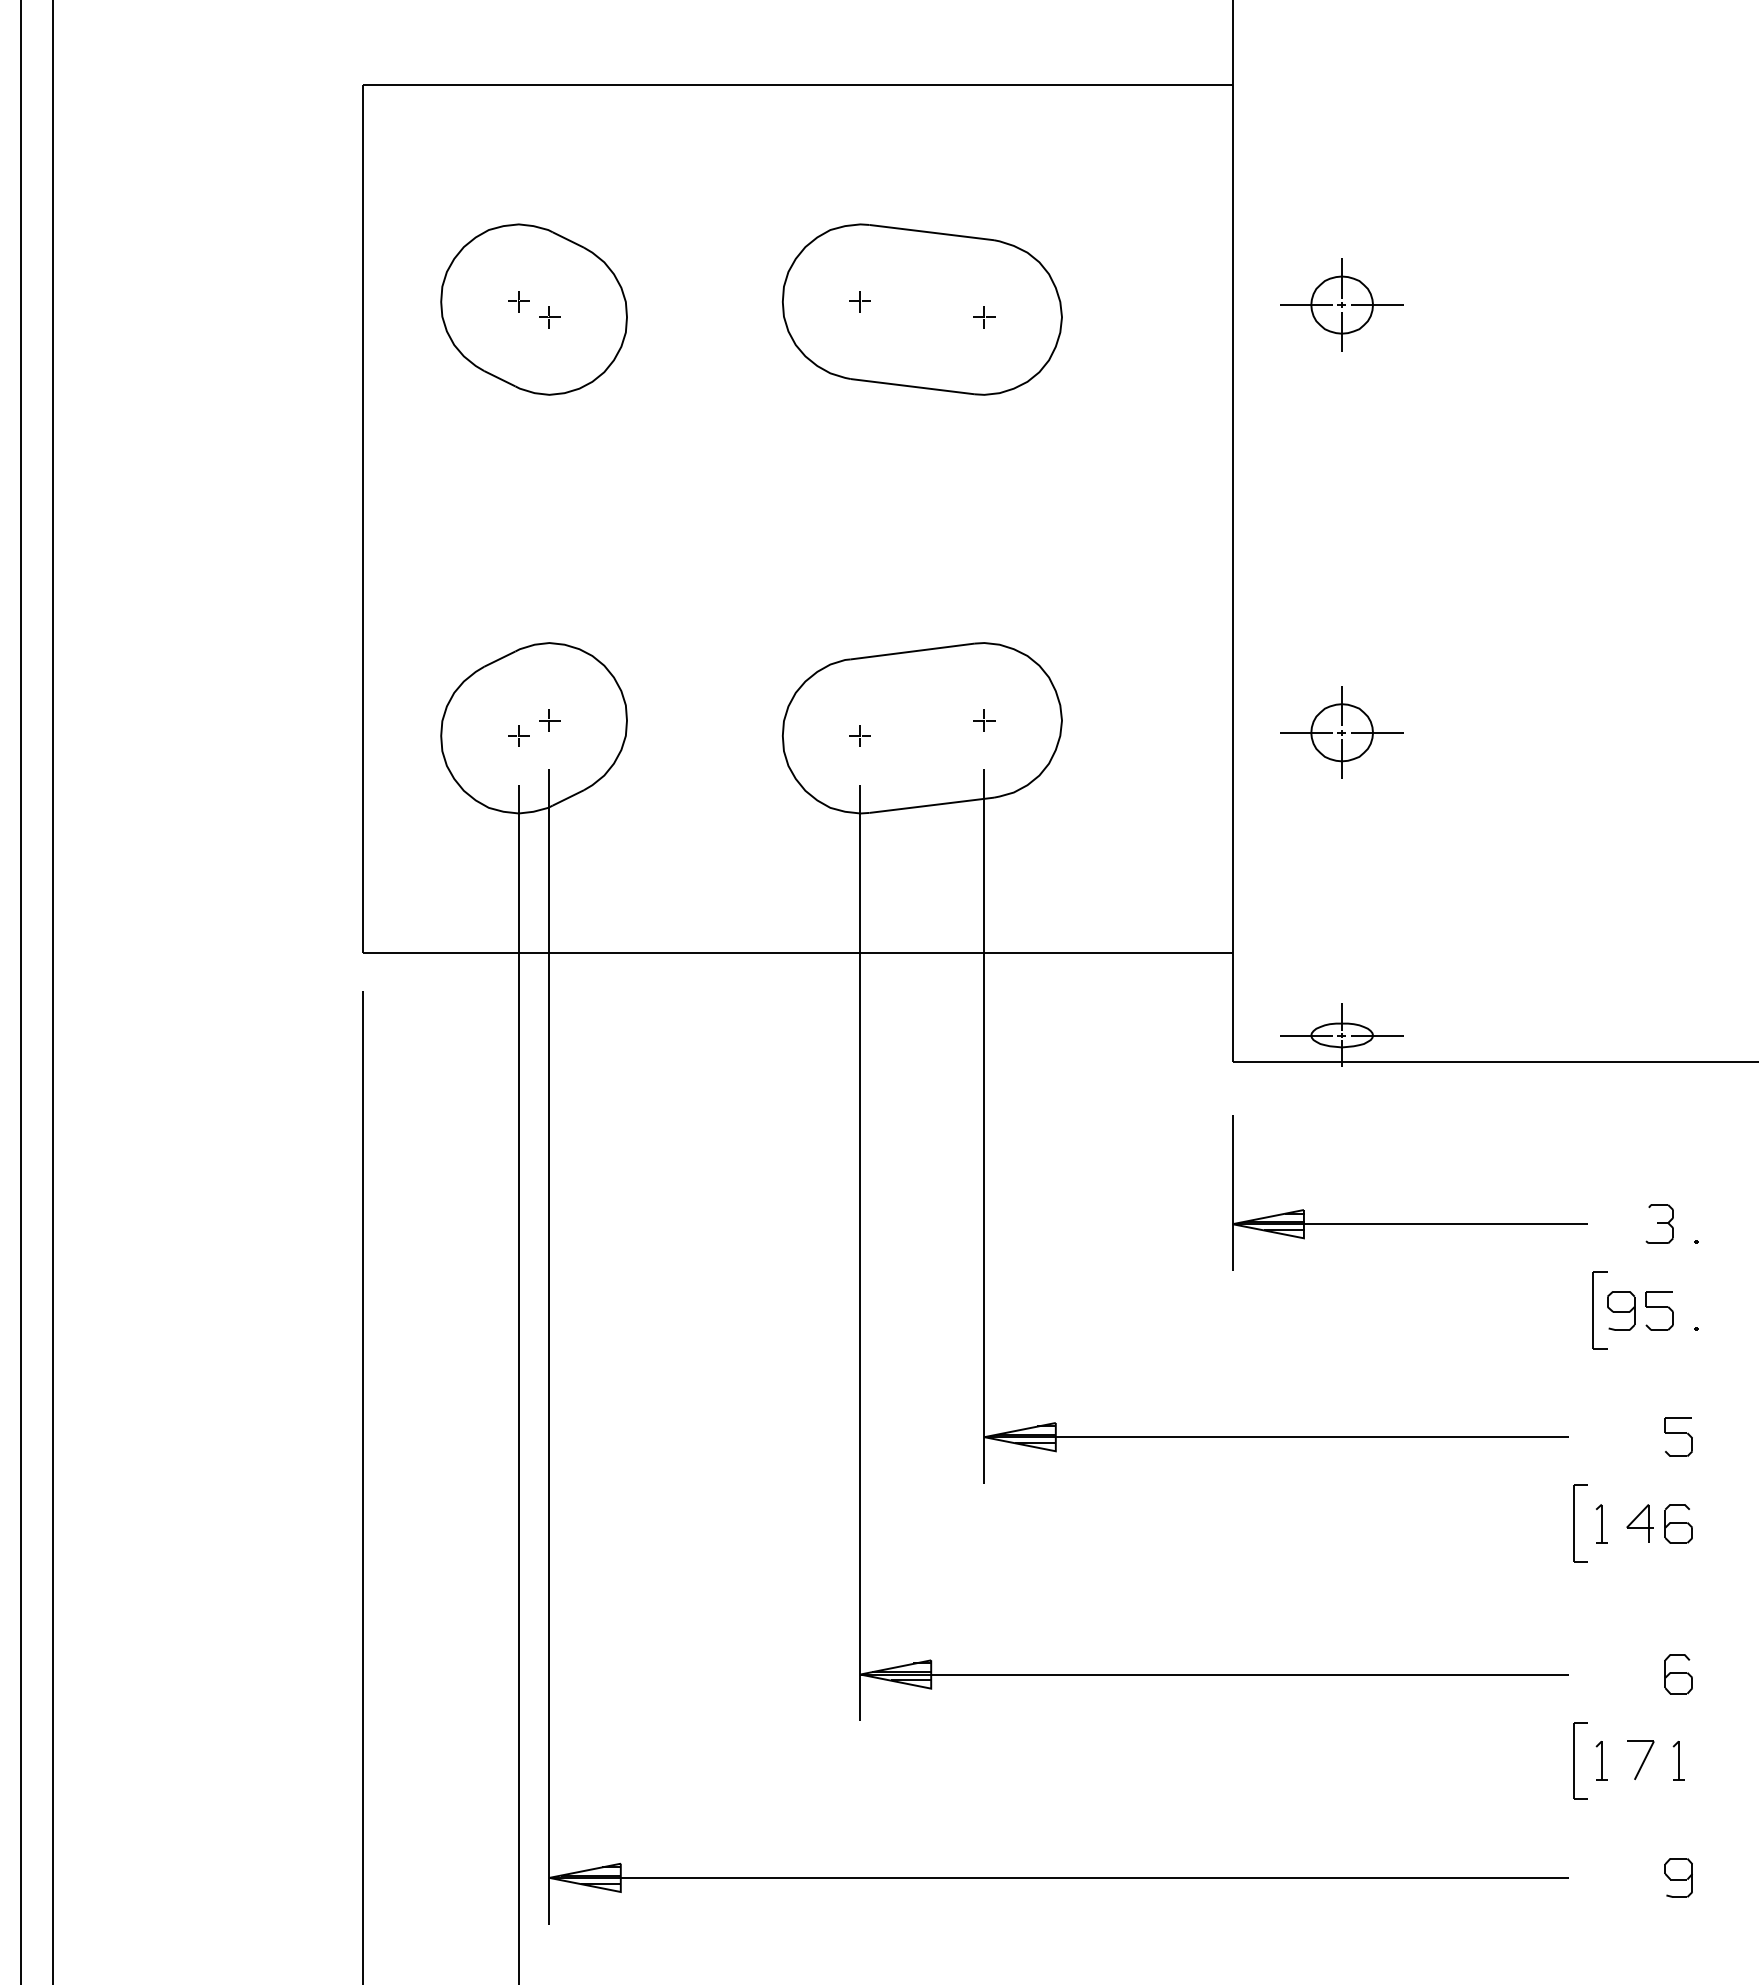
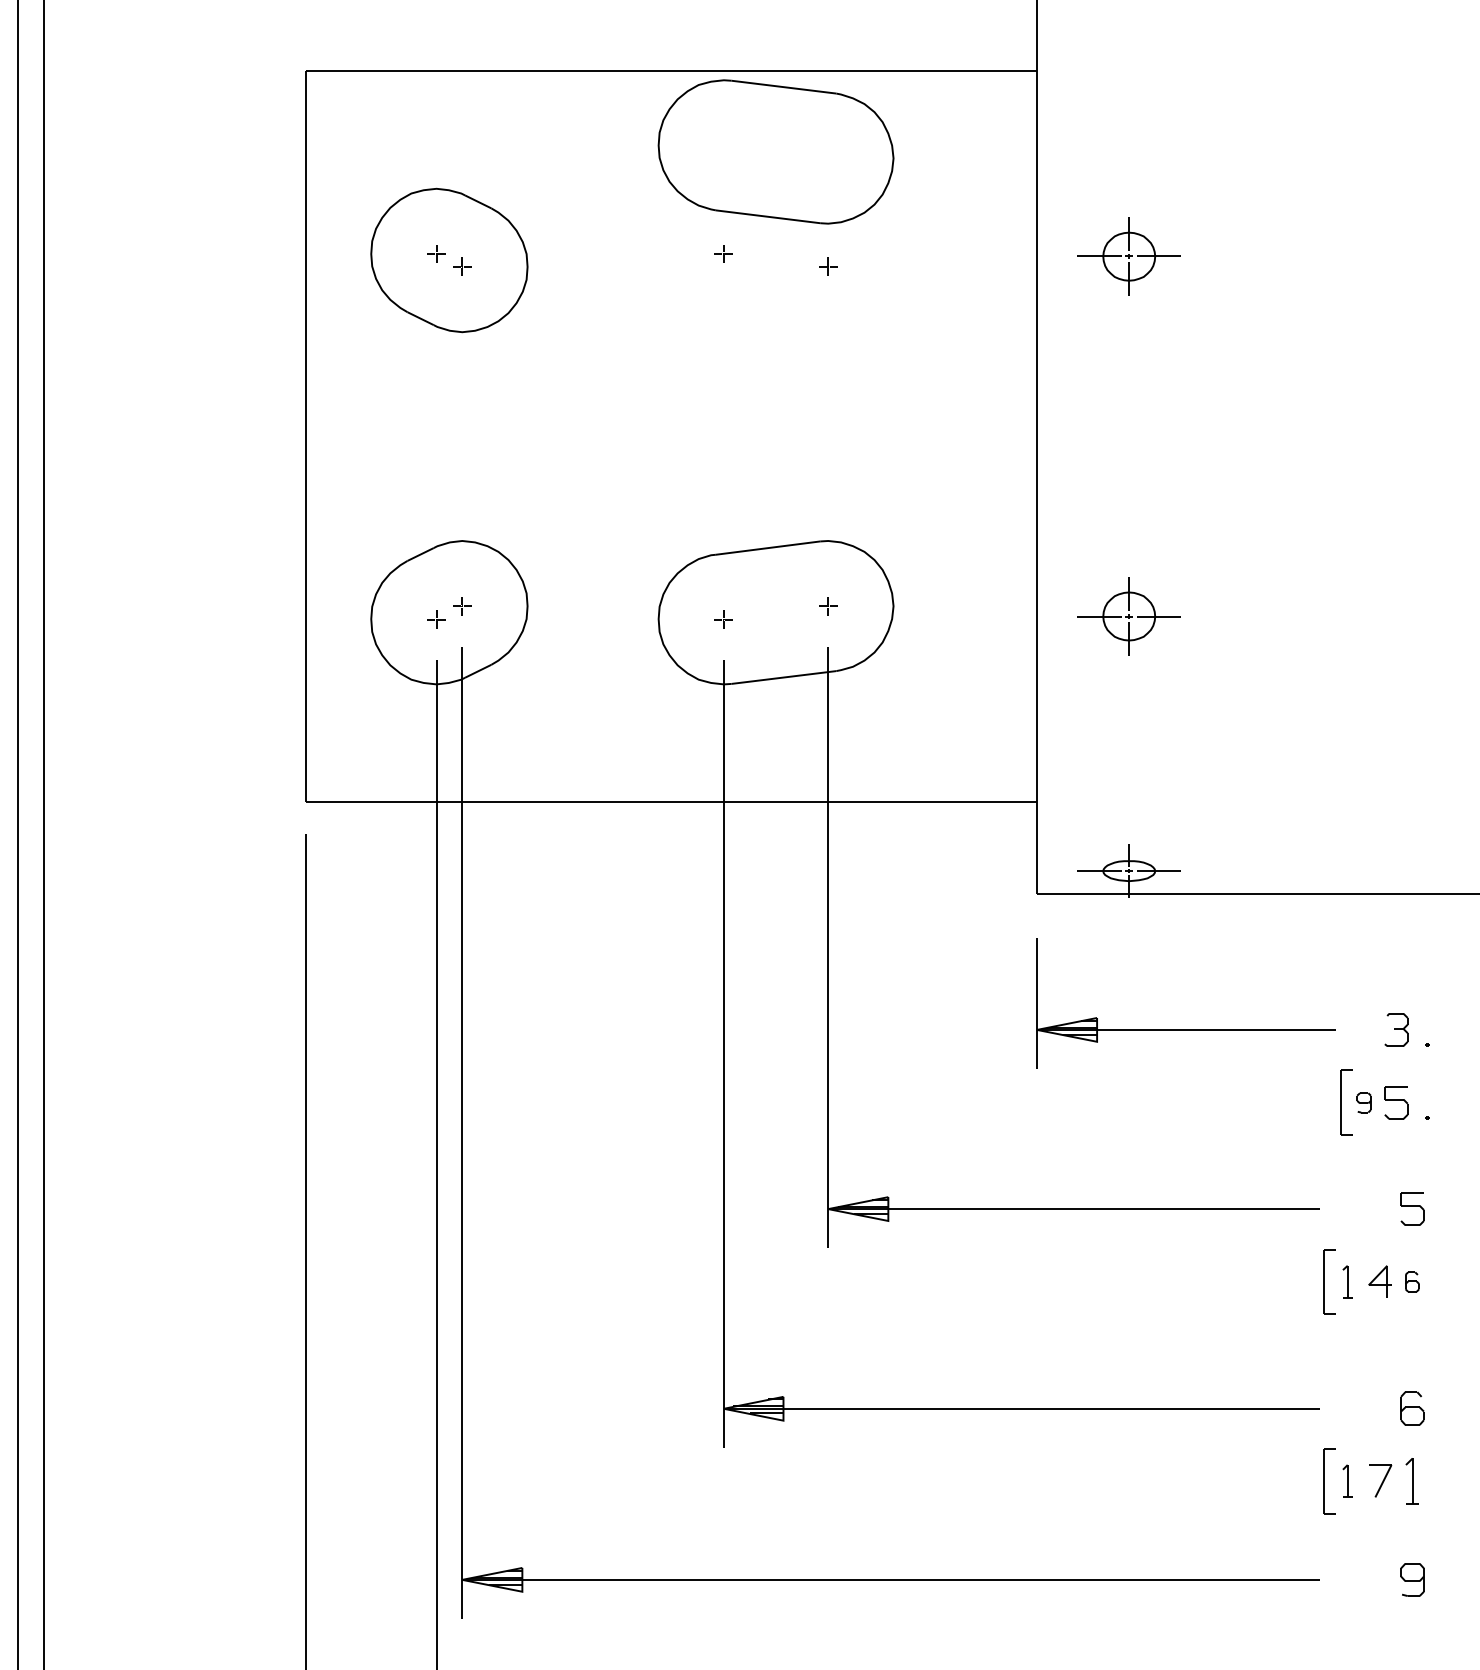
part: (922, 309) -> (776, 151), moved
part: (1621, 1310) -> (1364, 1102), size x0.6
part: (1678, 1523) -> (1412, 1281), size x0.6
part: (1678, 1760) -> (1412, 1481), size x1.4

